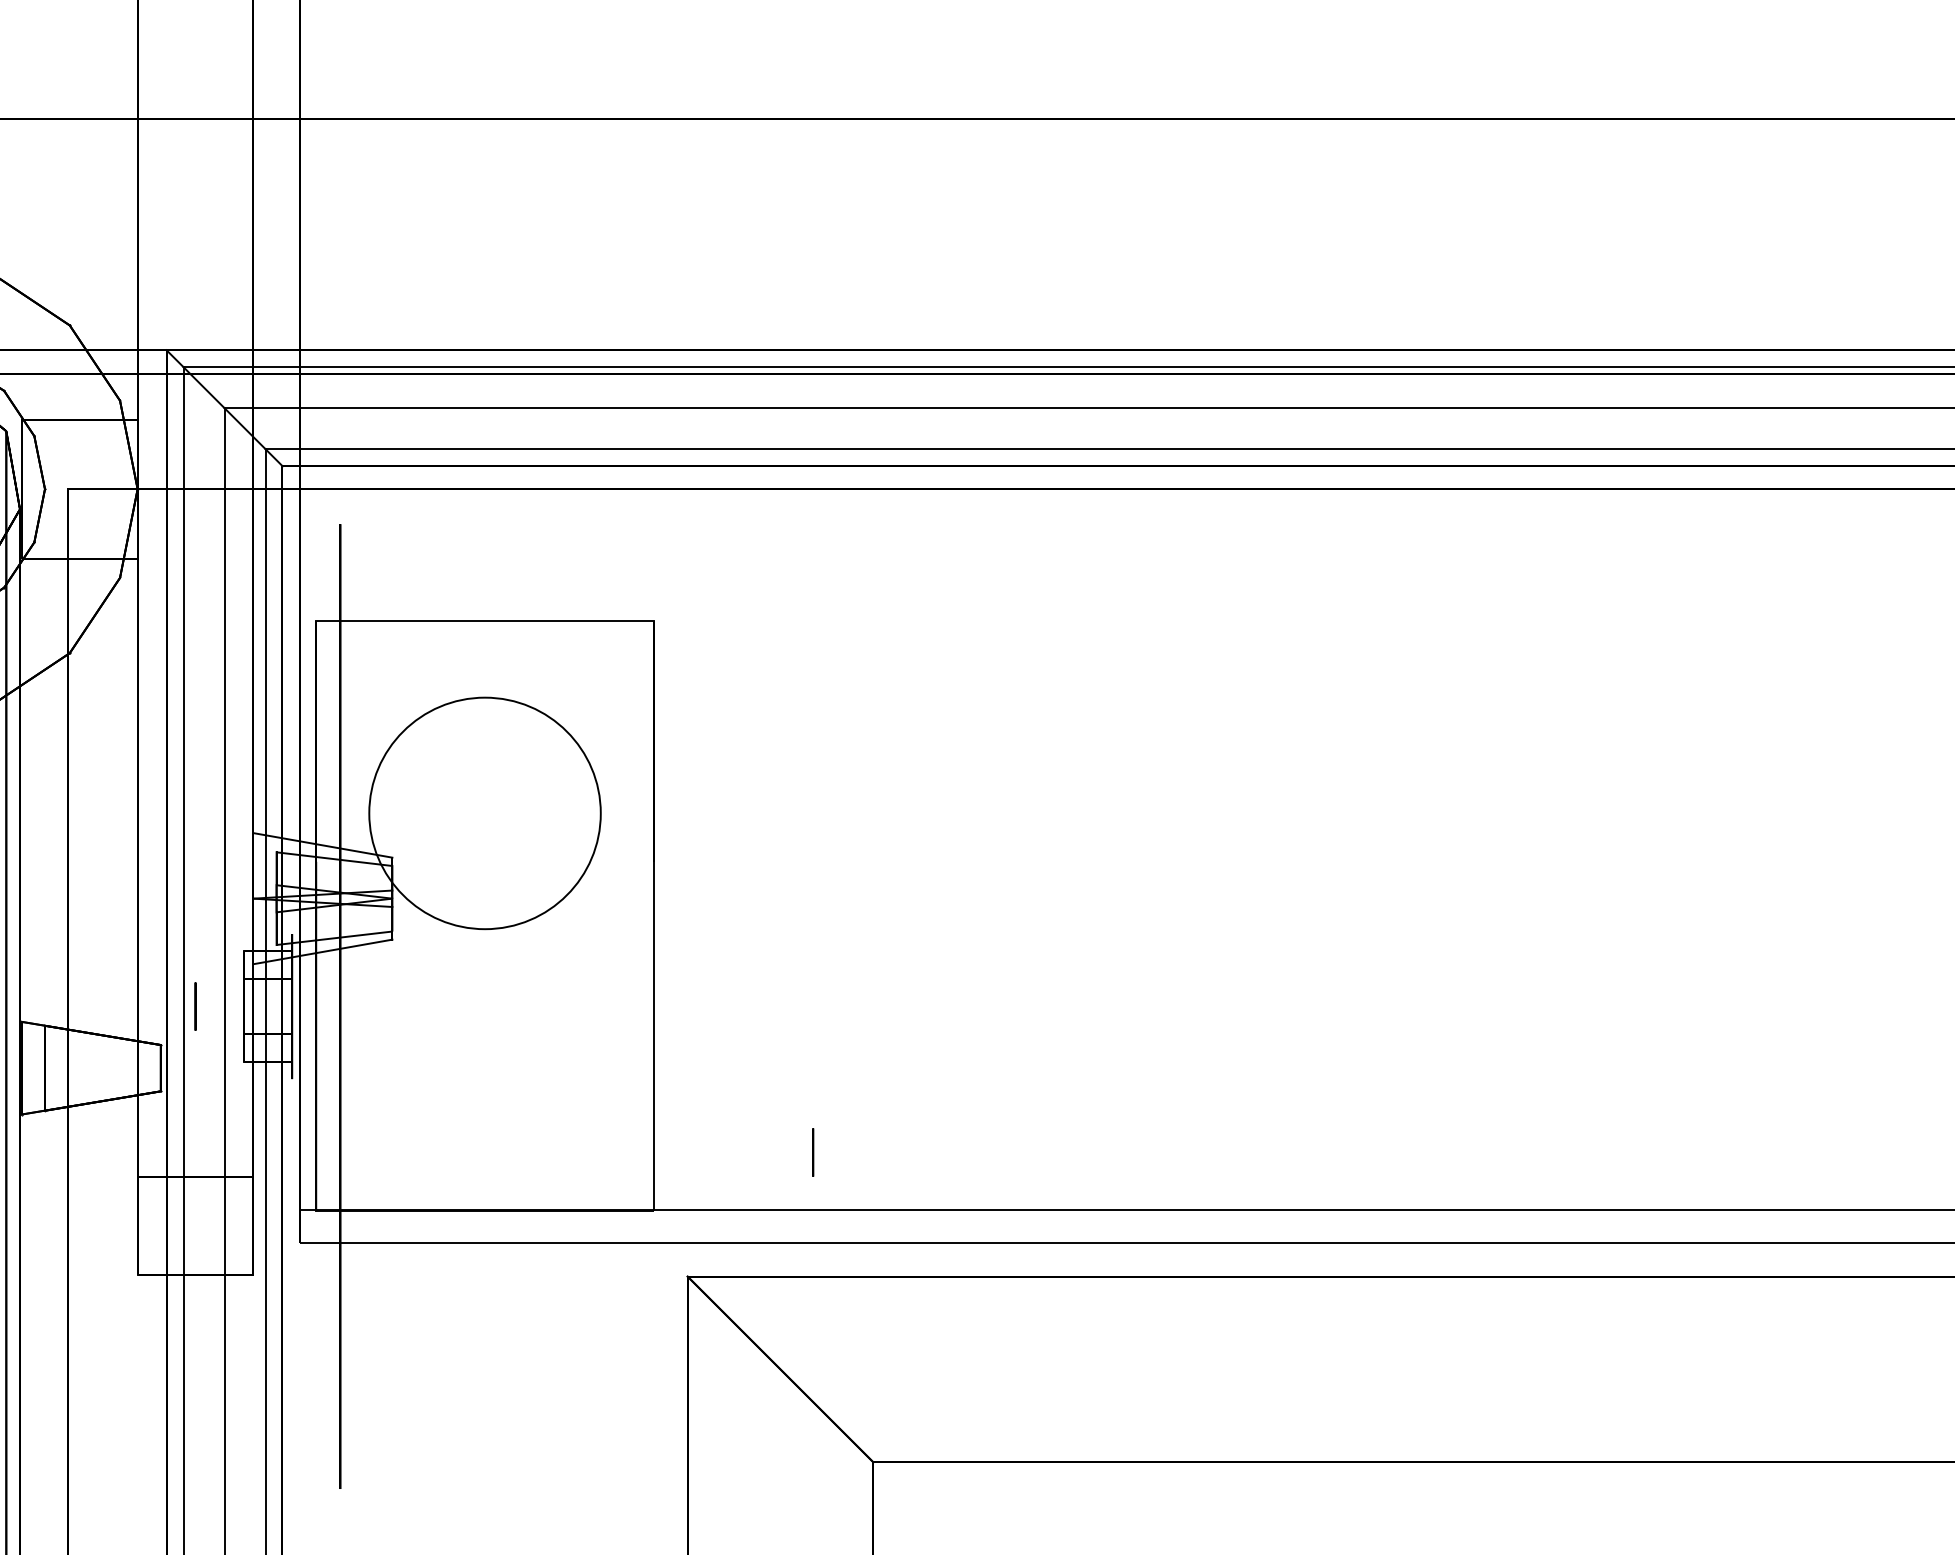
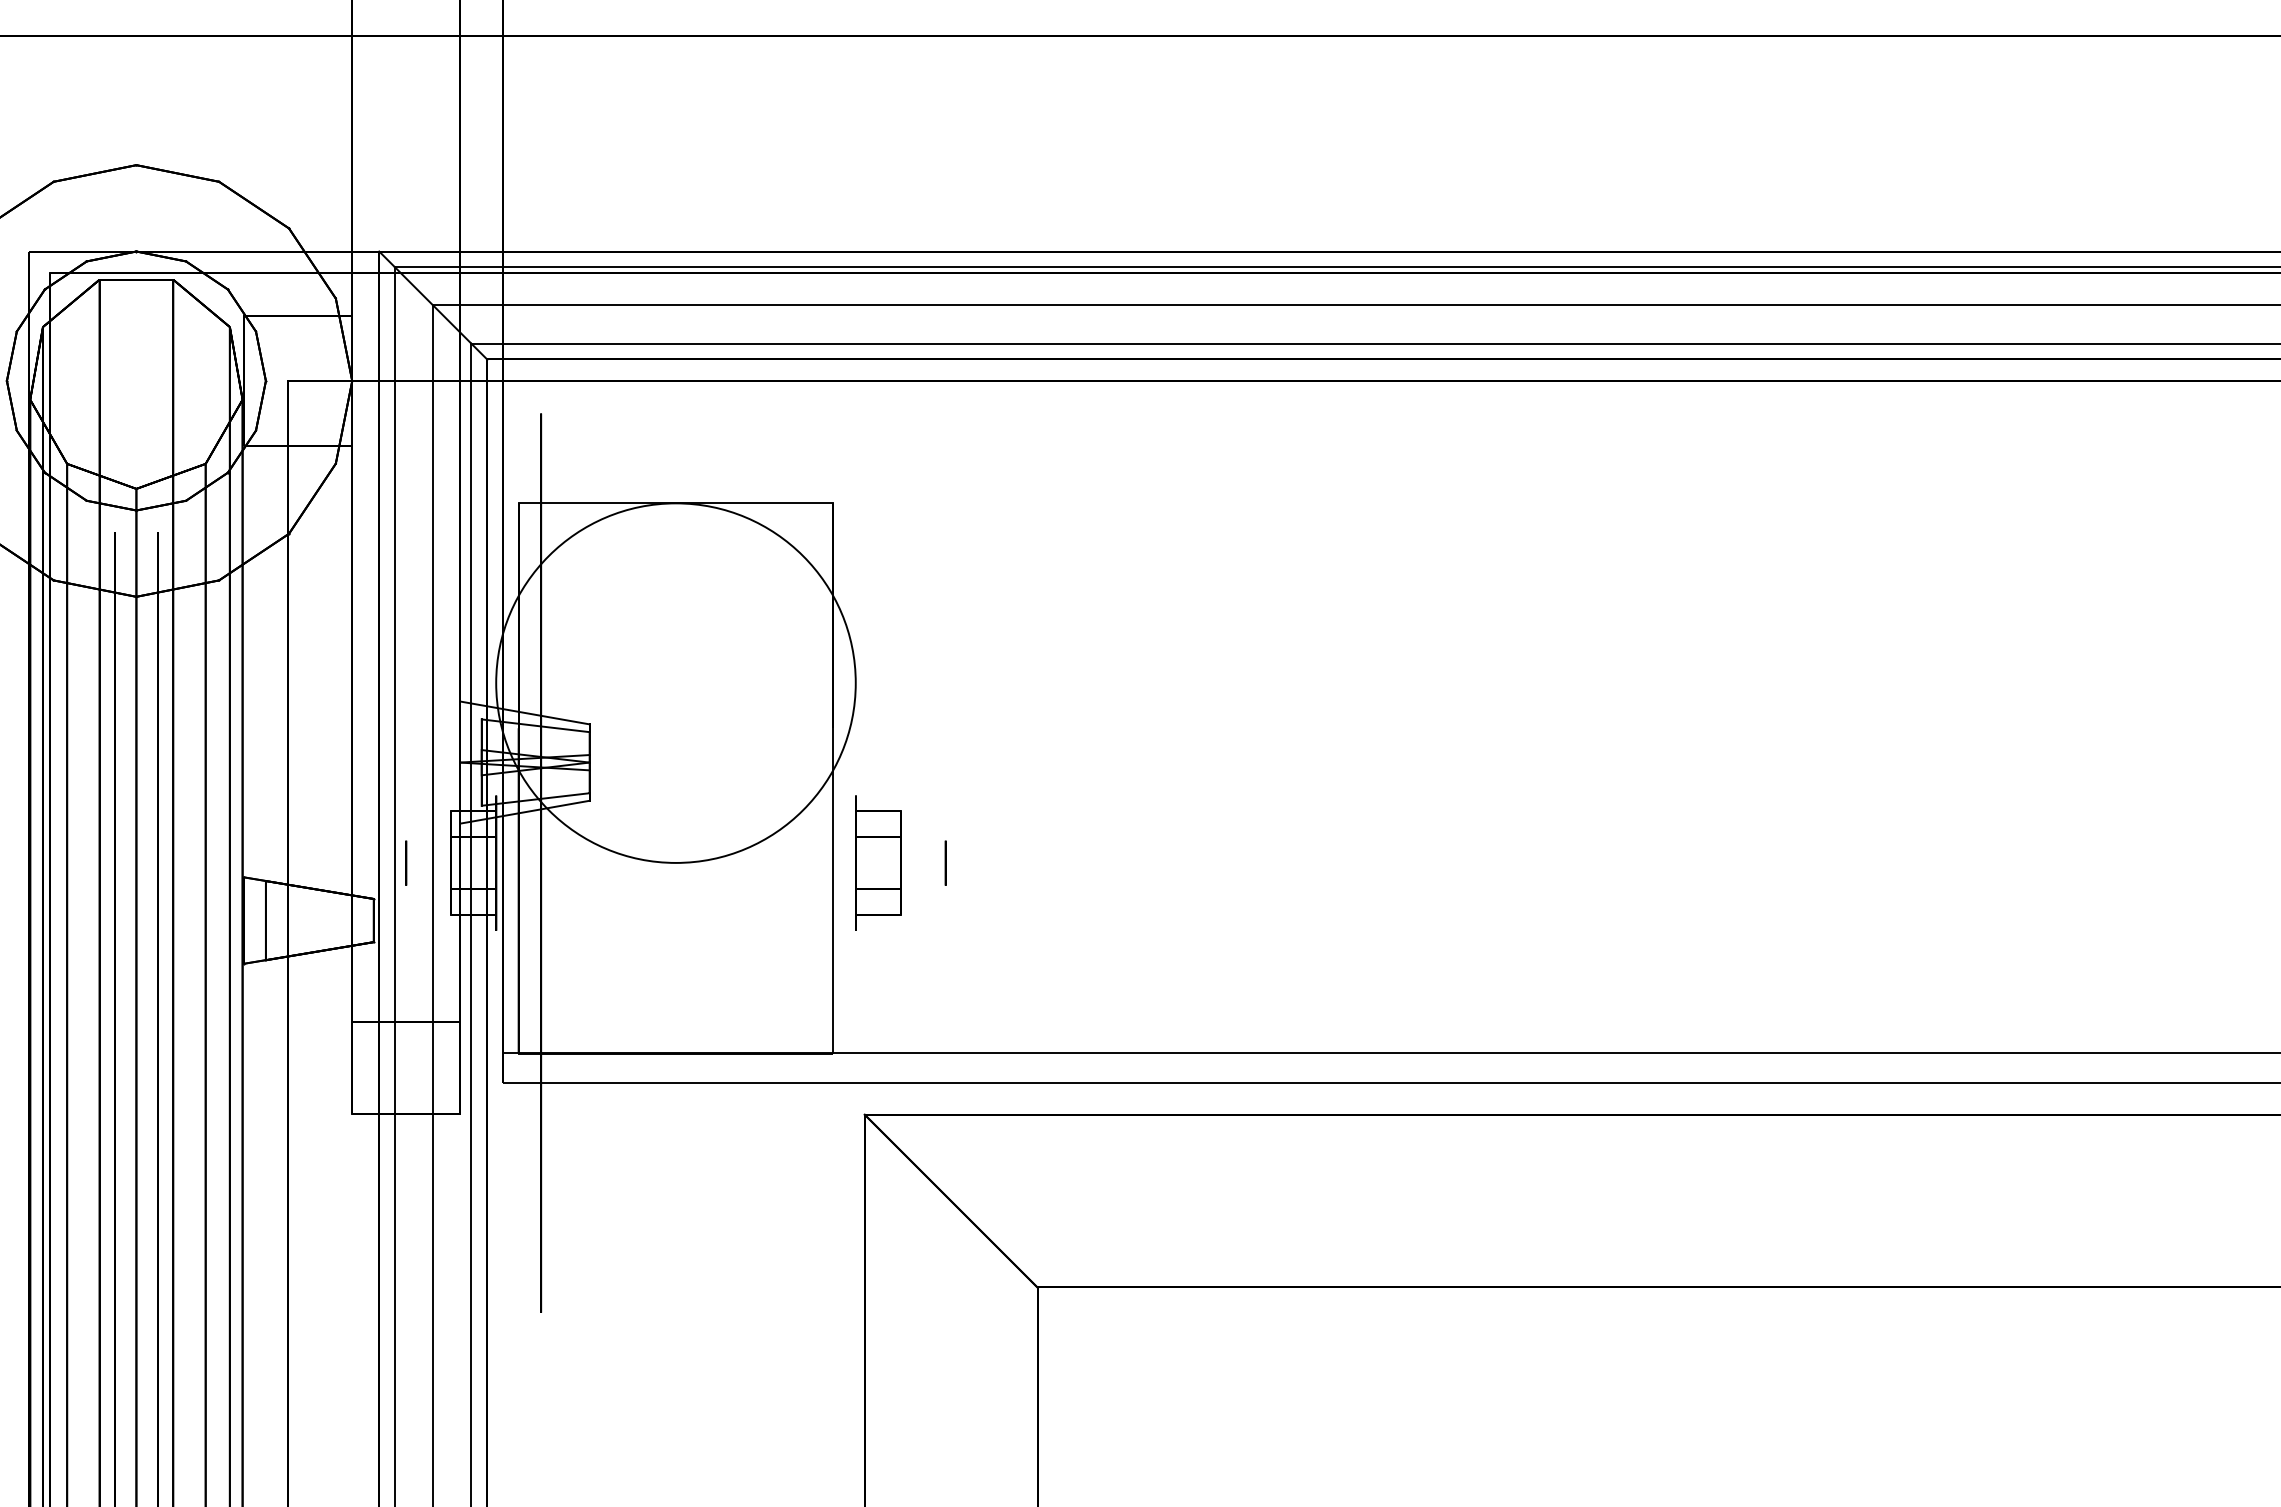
circle: (484, 812) -> (675, 682), size x1.67
part: (702, 1005) -> (878, 862), added
circle: (812, 1151) -> (945, 862), moved

